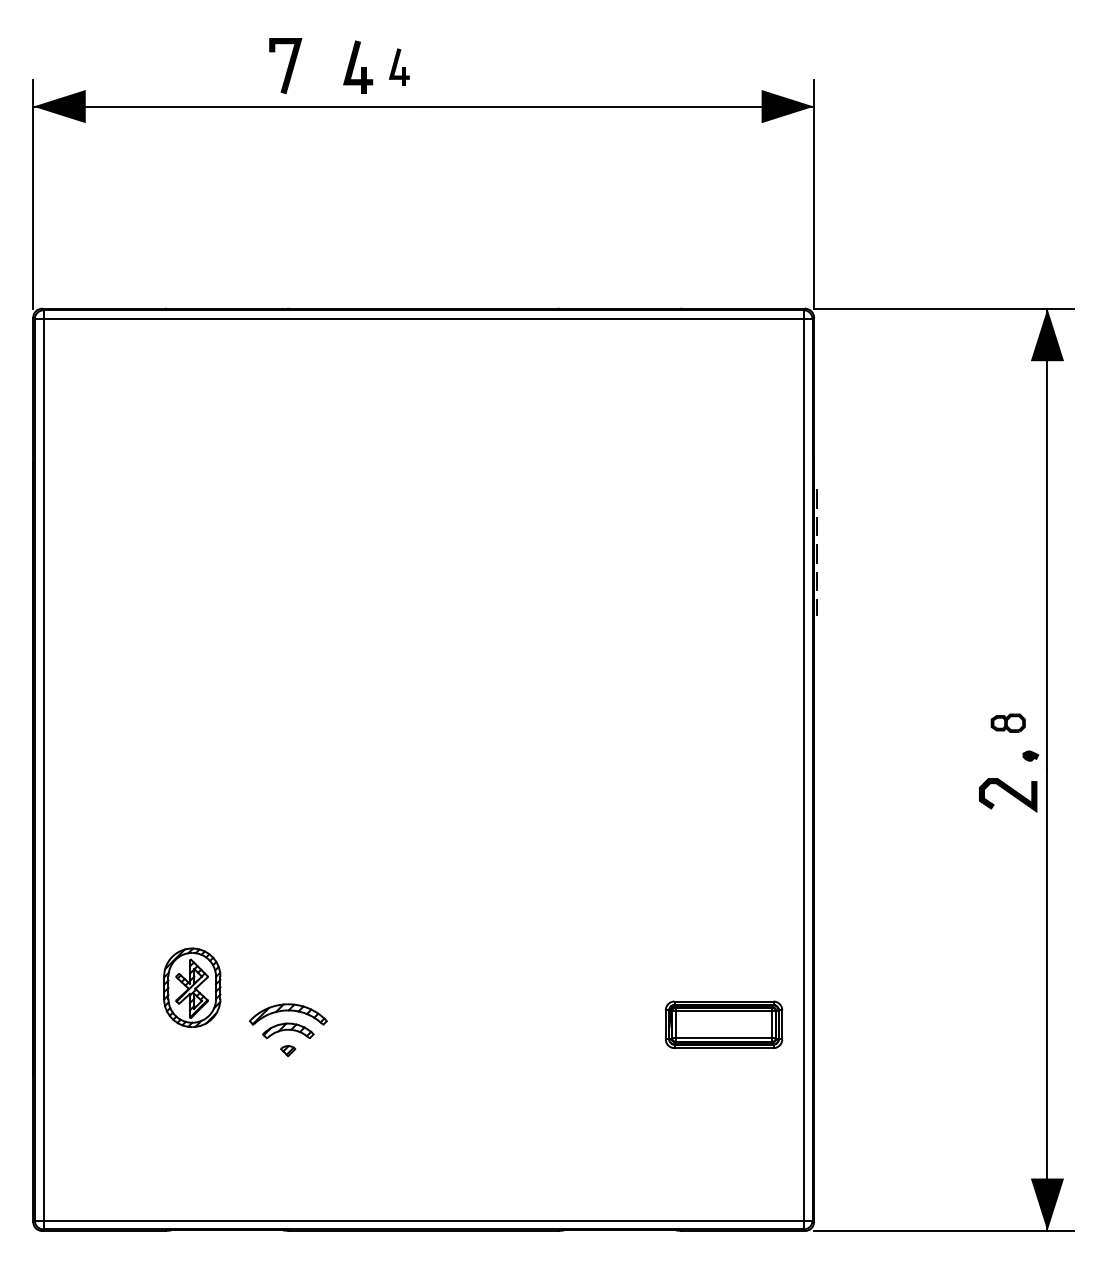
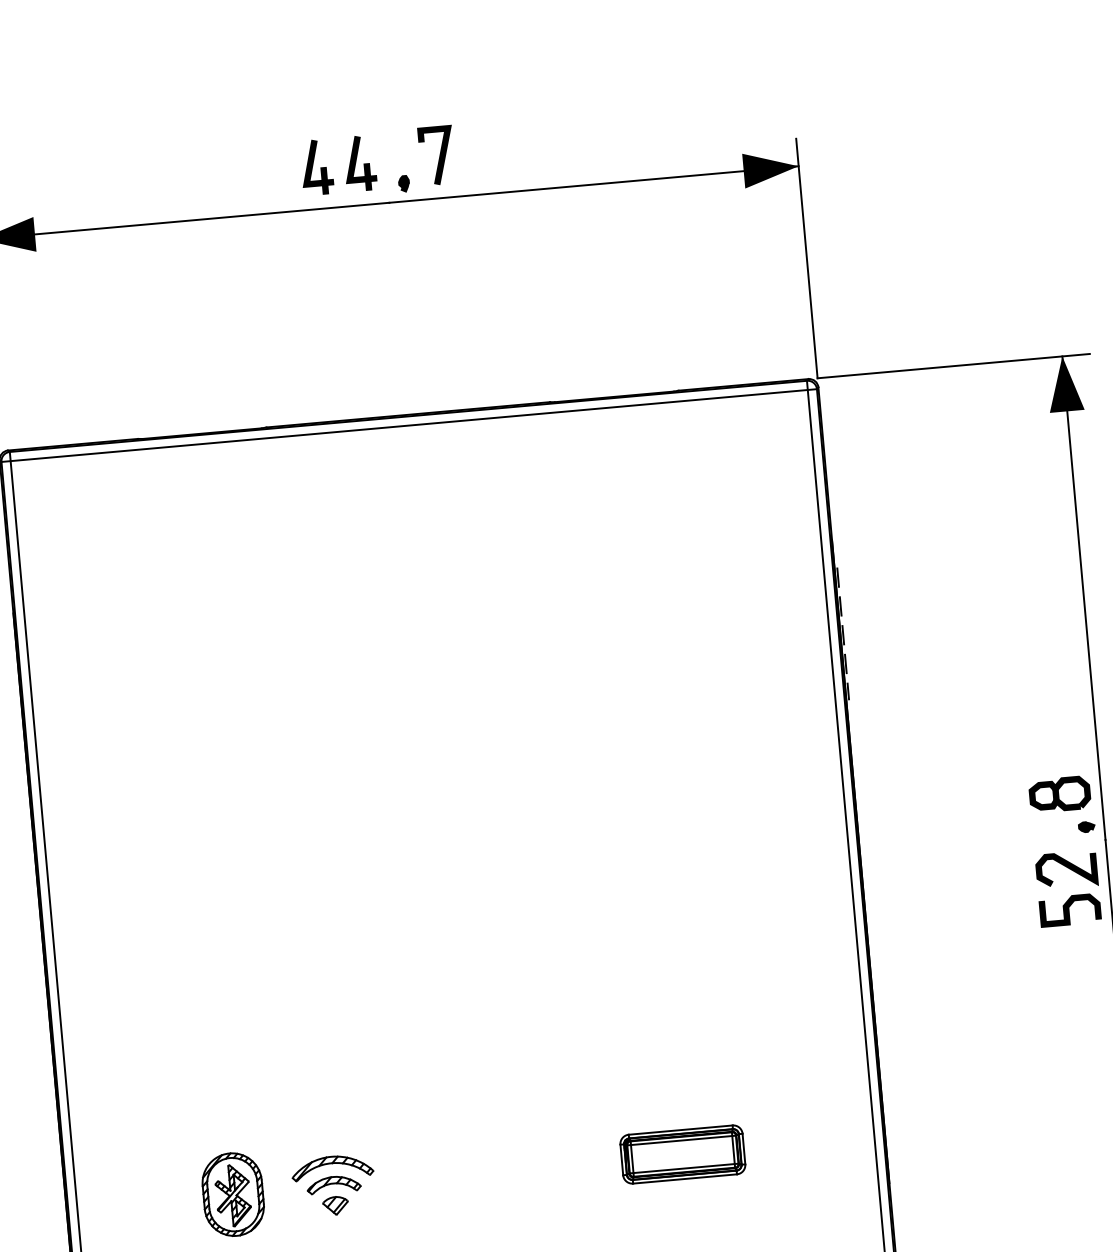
part: (399, 66) -> (360, 163), size x1.43
line: (287, 67) -> (438, 157), moved
part: (438, 89) -> (403, 183), added
part: (1008, 723) -> (1060, 794), size x1.67
curve: (1007, 833) -> (1069, 910), added
part: (192, 987) -> (233, 1194), moved
part: (724, 1024) -> (683, 1154), moved
part: (287, 1050) -> (334, 1205), size x1.67

